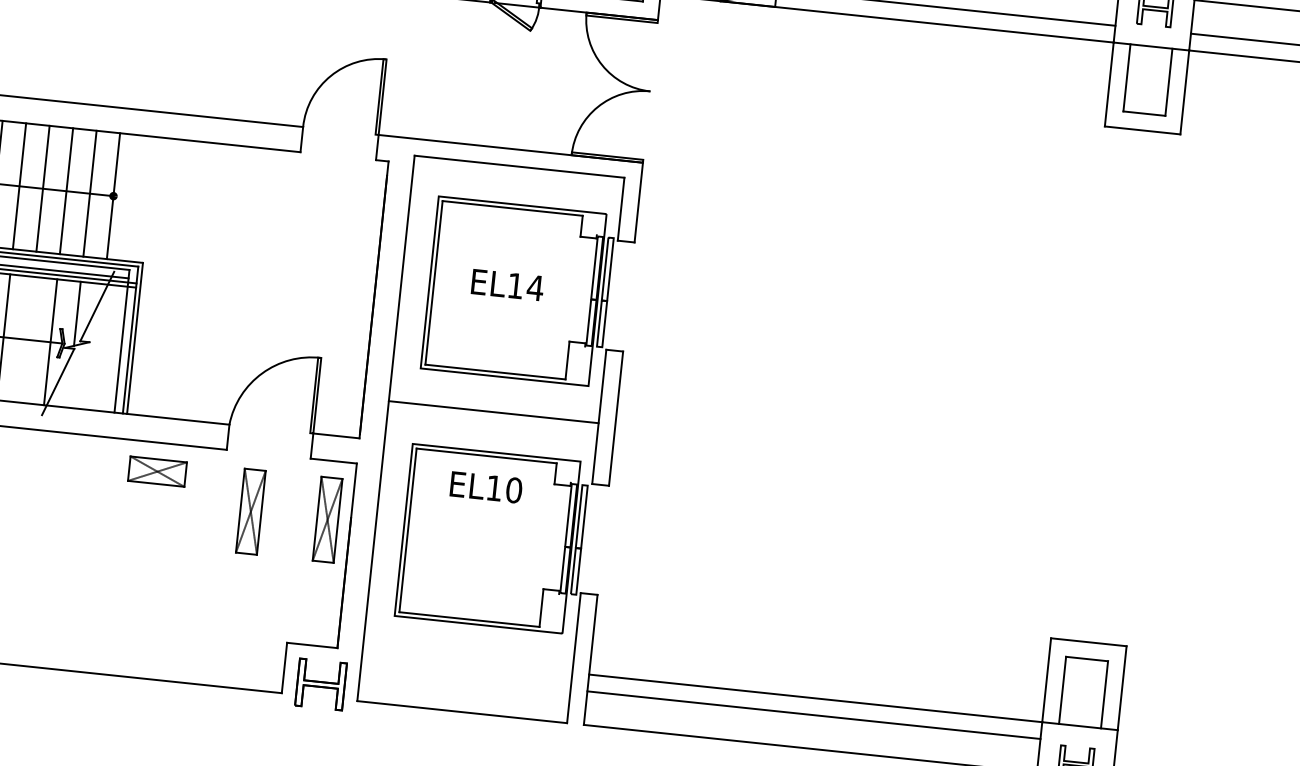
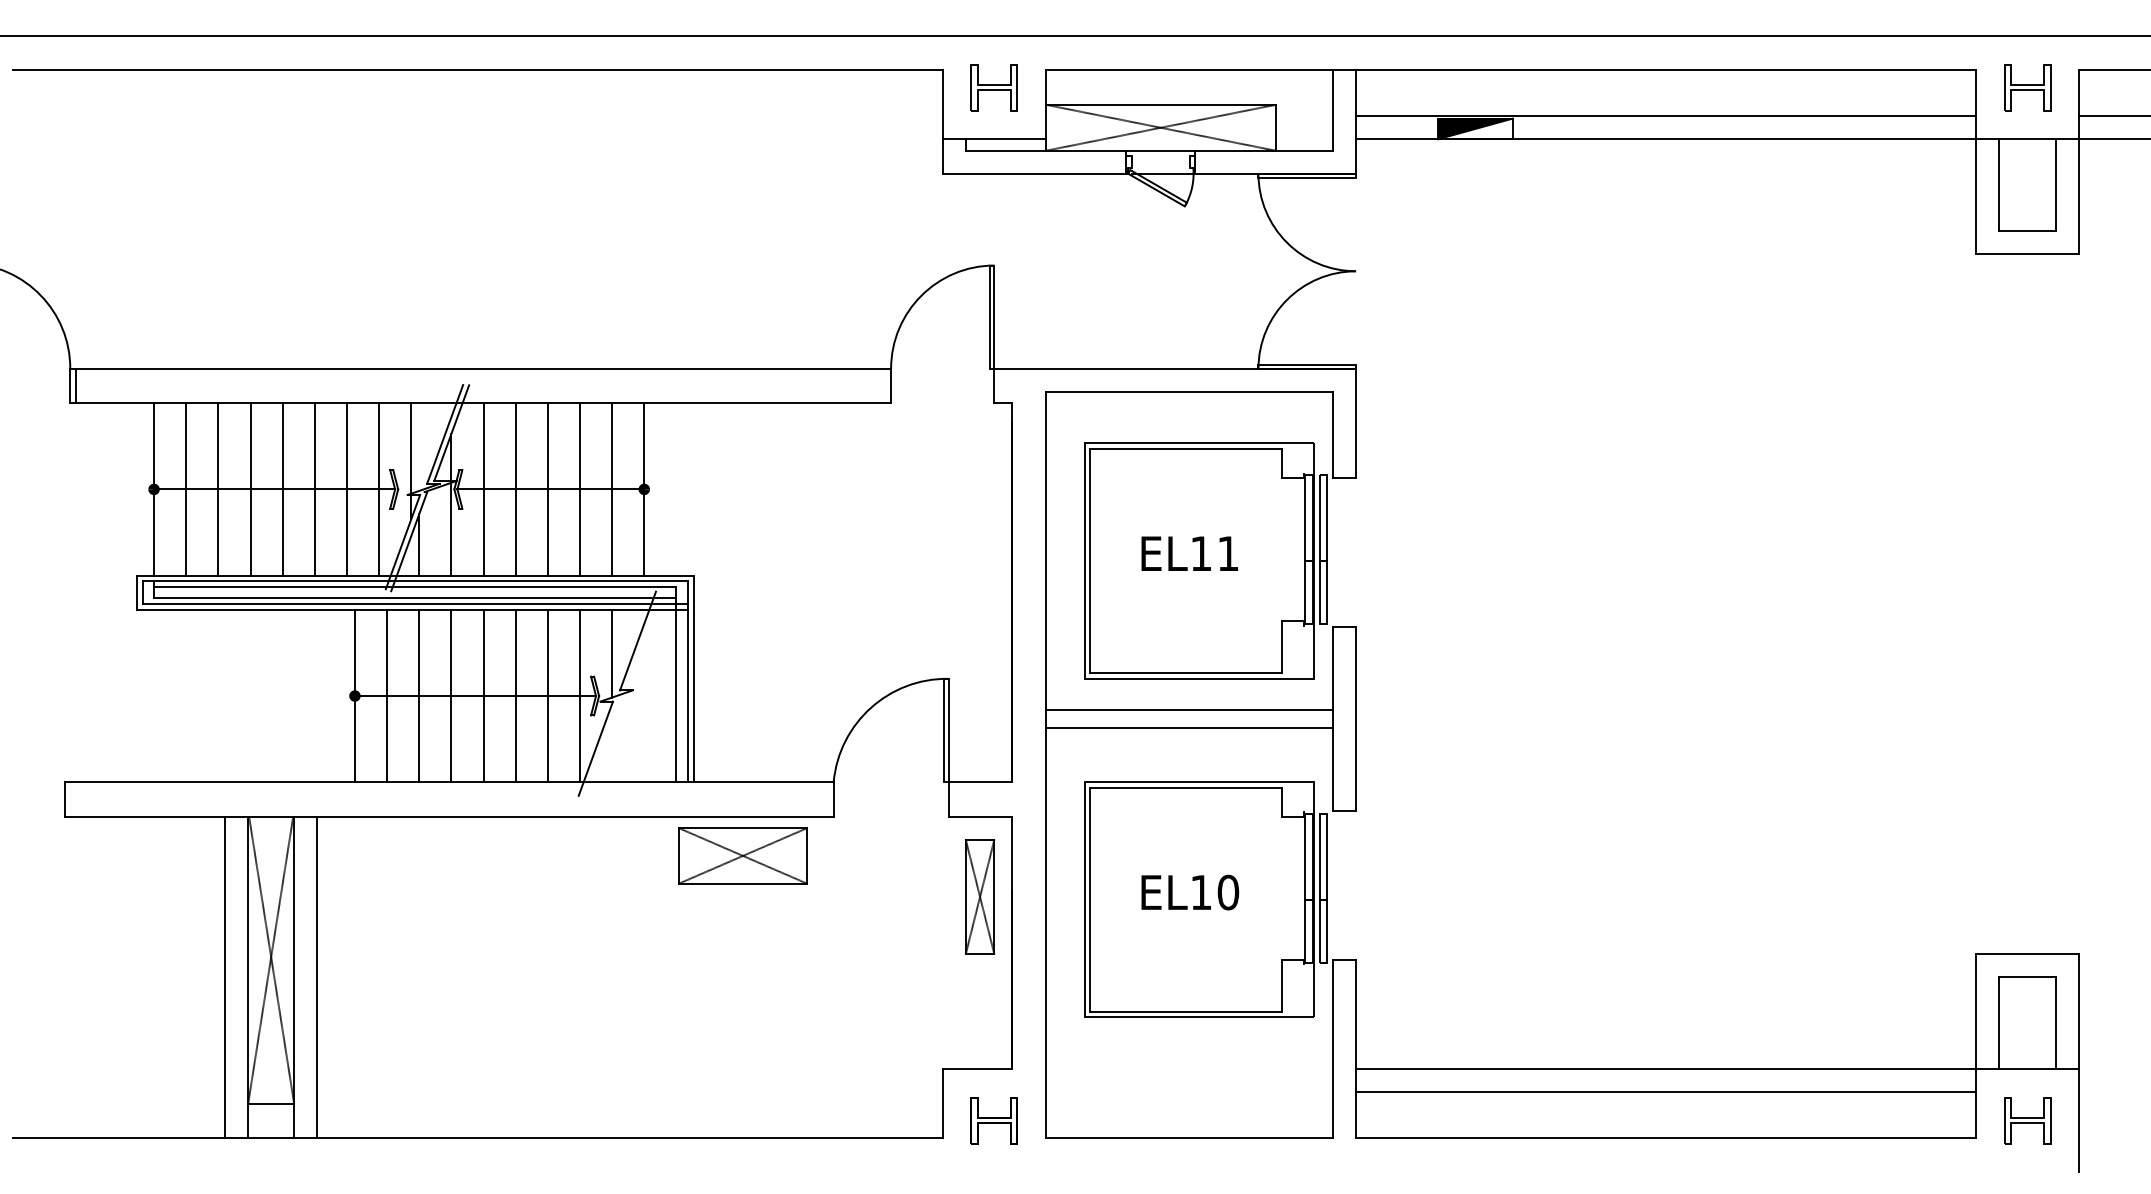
text: (535, 287) -> (1228, 553), EL14 -> EL11
line: (26, 339) -> (547, 695), added
line: (495, 399) -> (1189, 710), added
part: (157, 471) -> (742, 855), size x1.67
text: (486, 487) -> (1190, 892), moved
part: (251, 511) -> (875, 896), removed
part: (320, 684) -> (993, 1120), size x0.71

